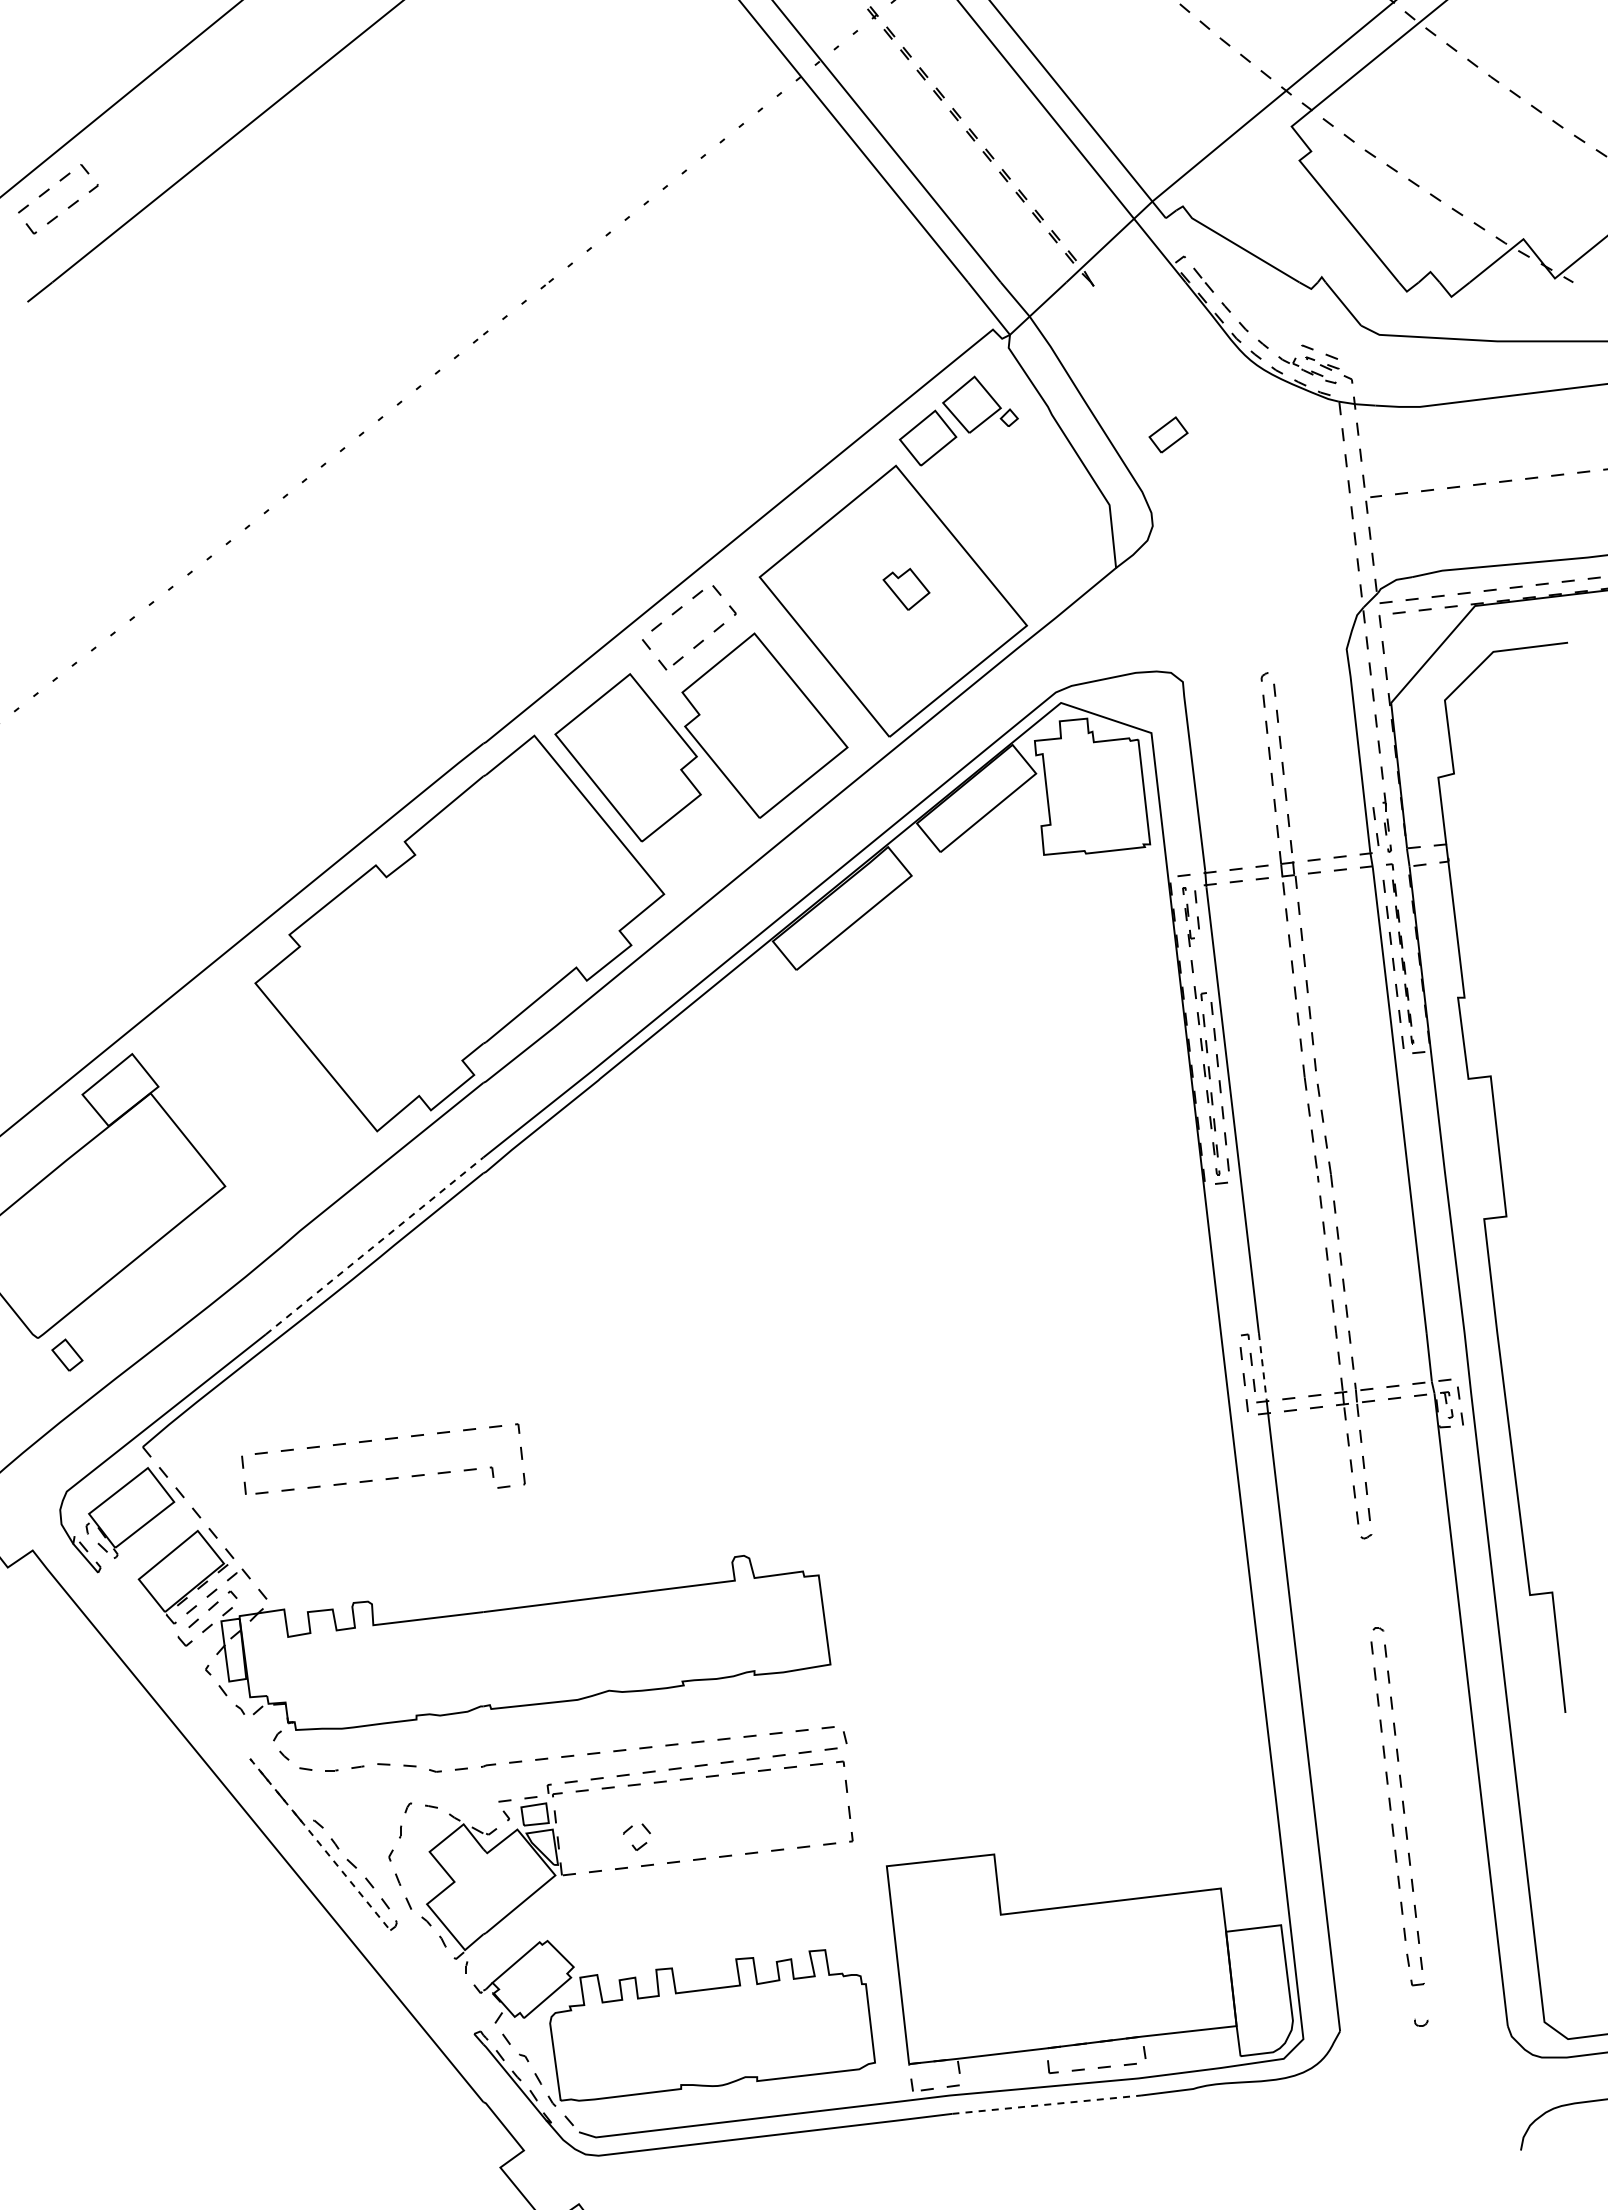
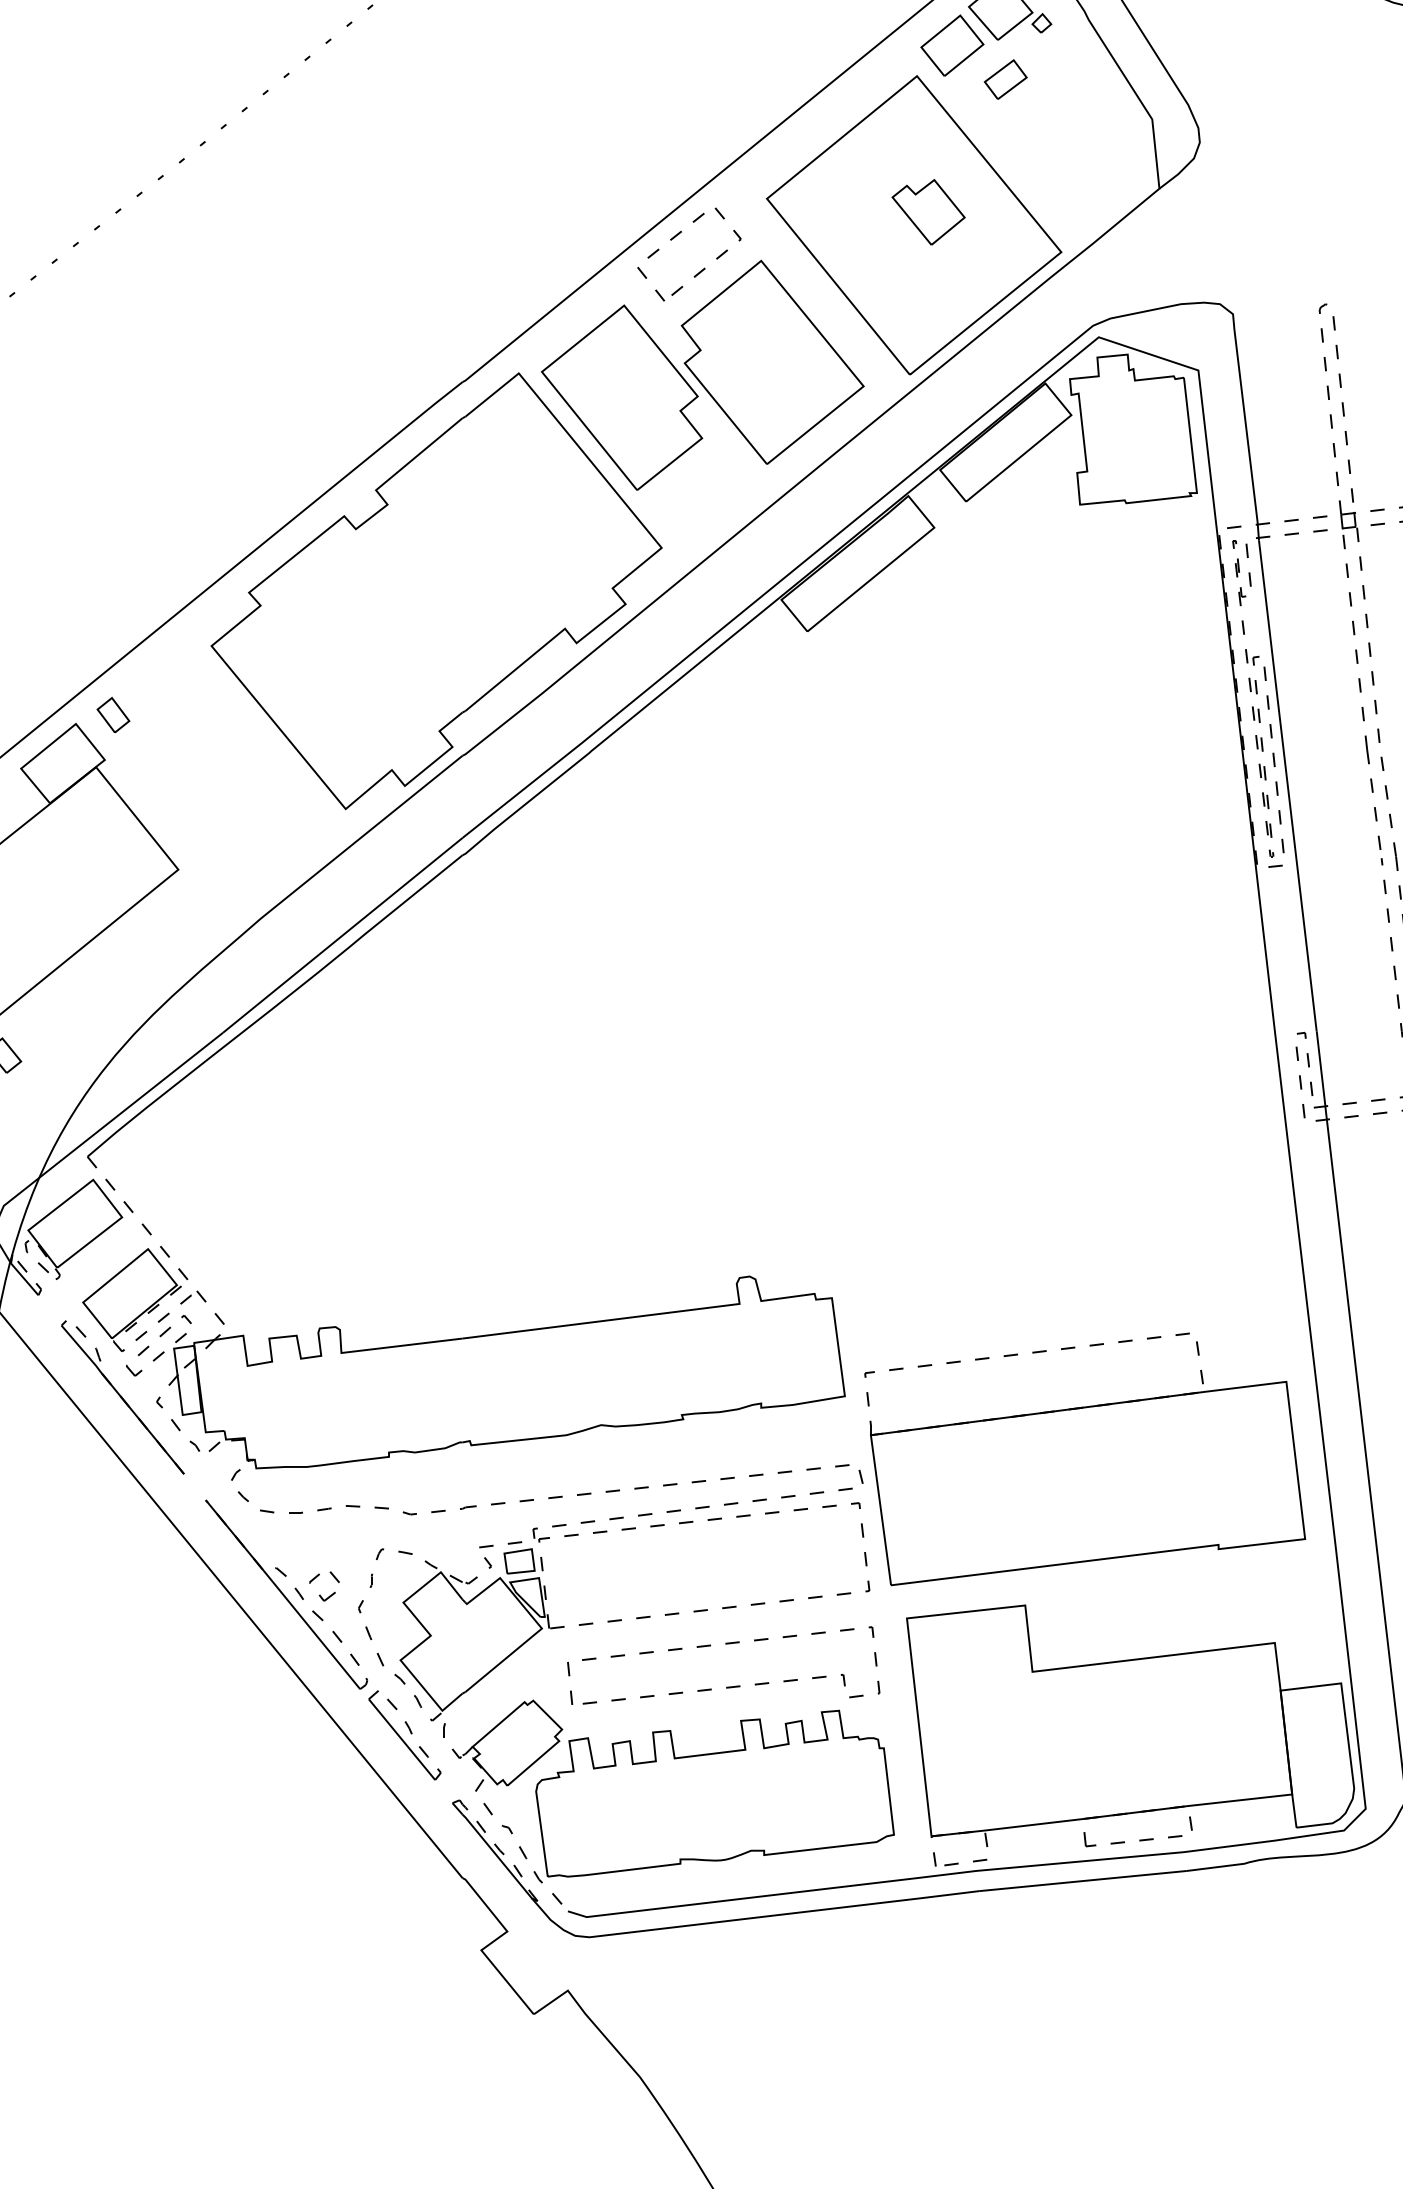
part: (1168, 434) -> (1005, 79), moved
part: (906, 589) -> (928, 212), size x1.43
part: (165, 1045) -> (112, 714), added
line: (375, 1245) -> (343, 934), dashed -> solid
line: (1262, 1367) -> (1320, 1069), dashed -> solid
part: (385, 1440) -> (725, 1645), moved
part: (174, 1665) -> (122, 1397), added
part: (1048, 1721) -> (1084, 1459), added
line: (320, 1844) -> (283, 1594), dashed -> solid
part: (633, 1844) -> (320, 1594), moved
part: (430, 1972) -> (404, 1735), added
line: (1046, 2104) -> (1082, 1880), dashed -> solid

